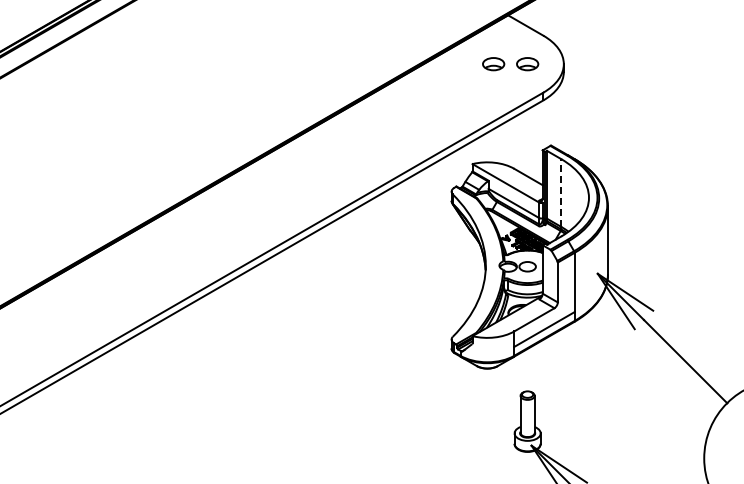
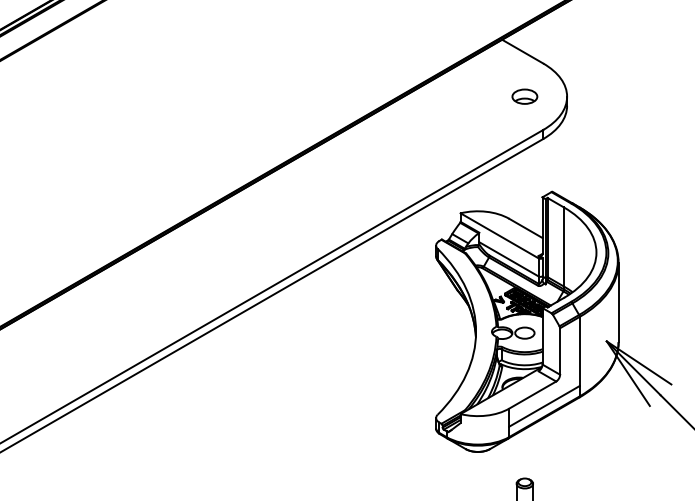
part: (493, 64) -> (485, 97), removed
line: (561, 192) -> (564, 246), dashed -> solid

